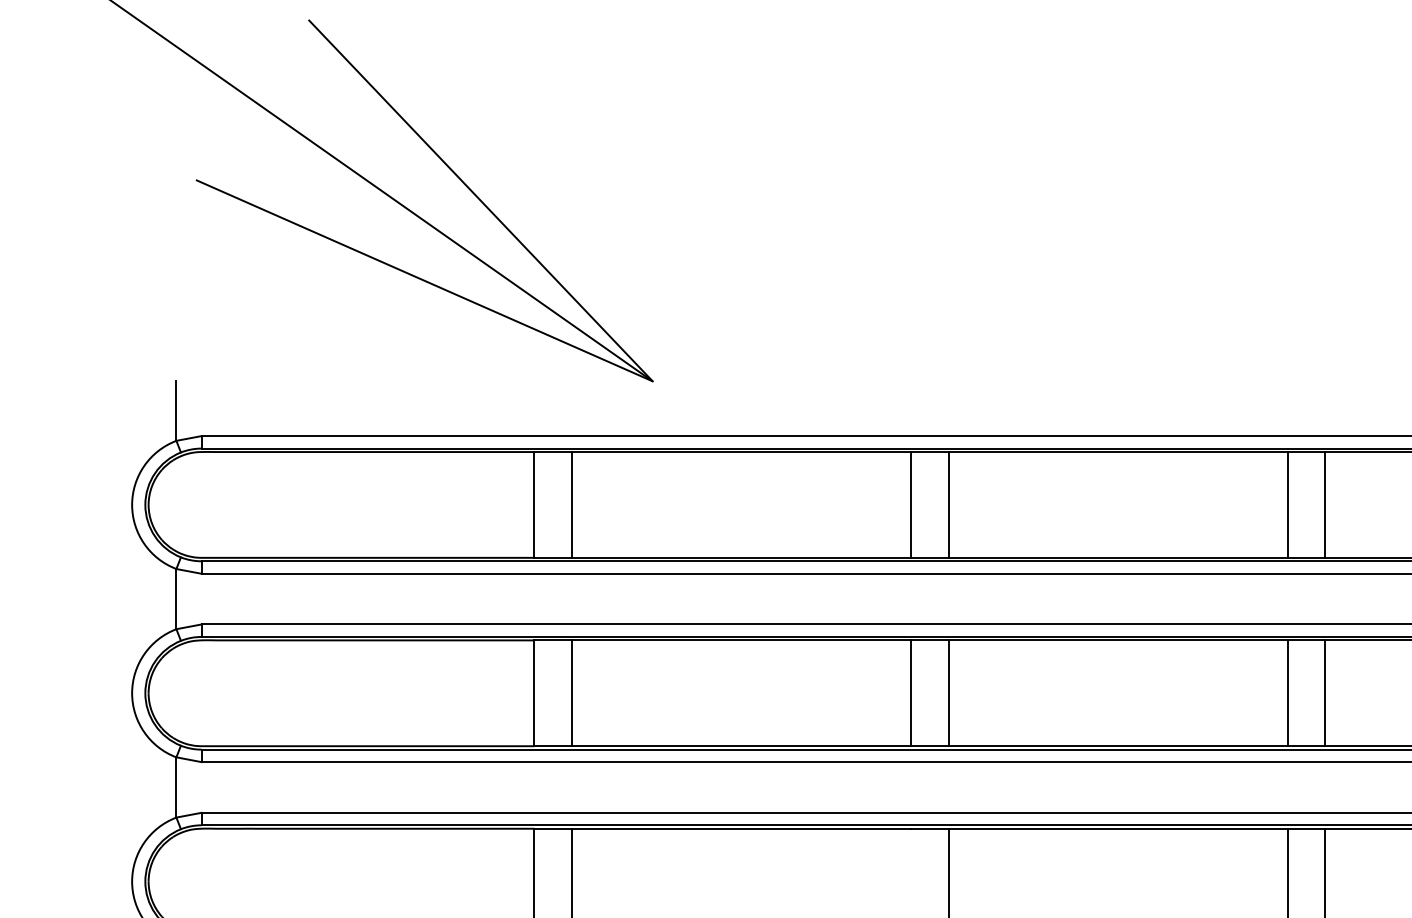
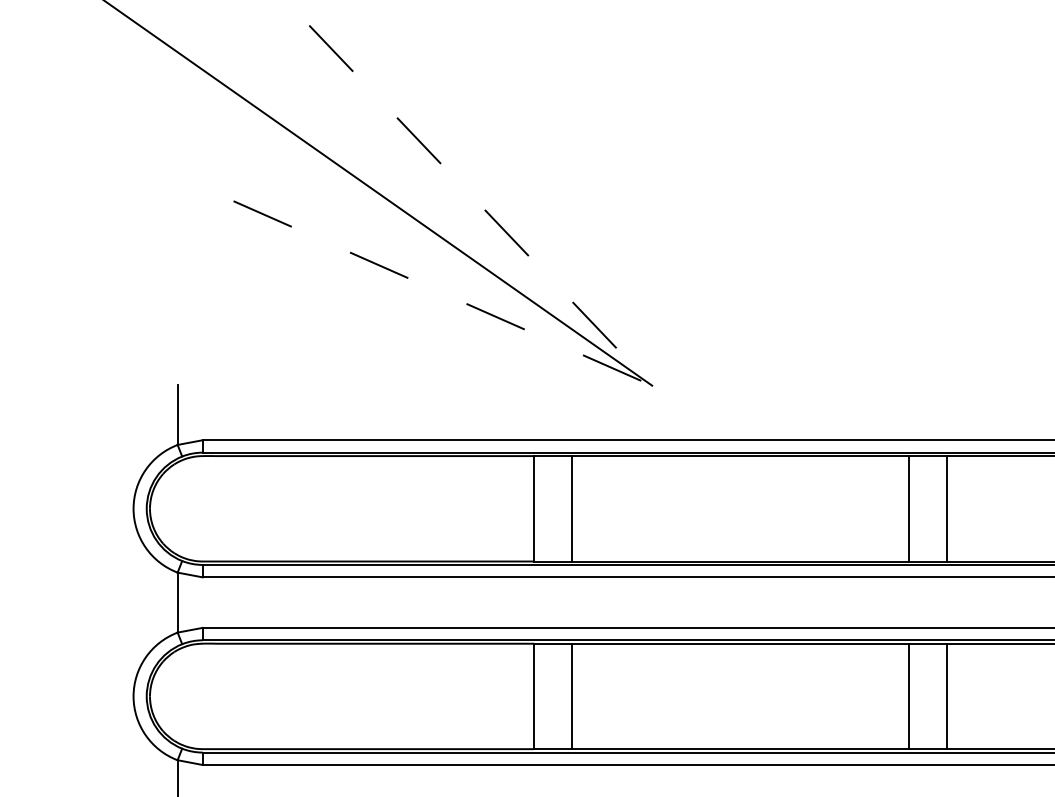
line: (652, 381) -> (651, 385), solid -> dashed

